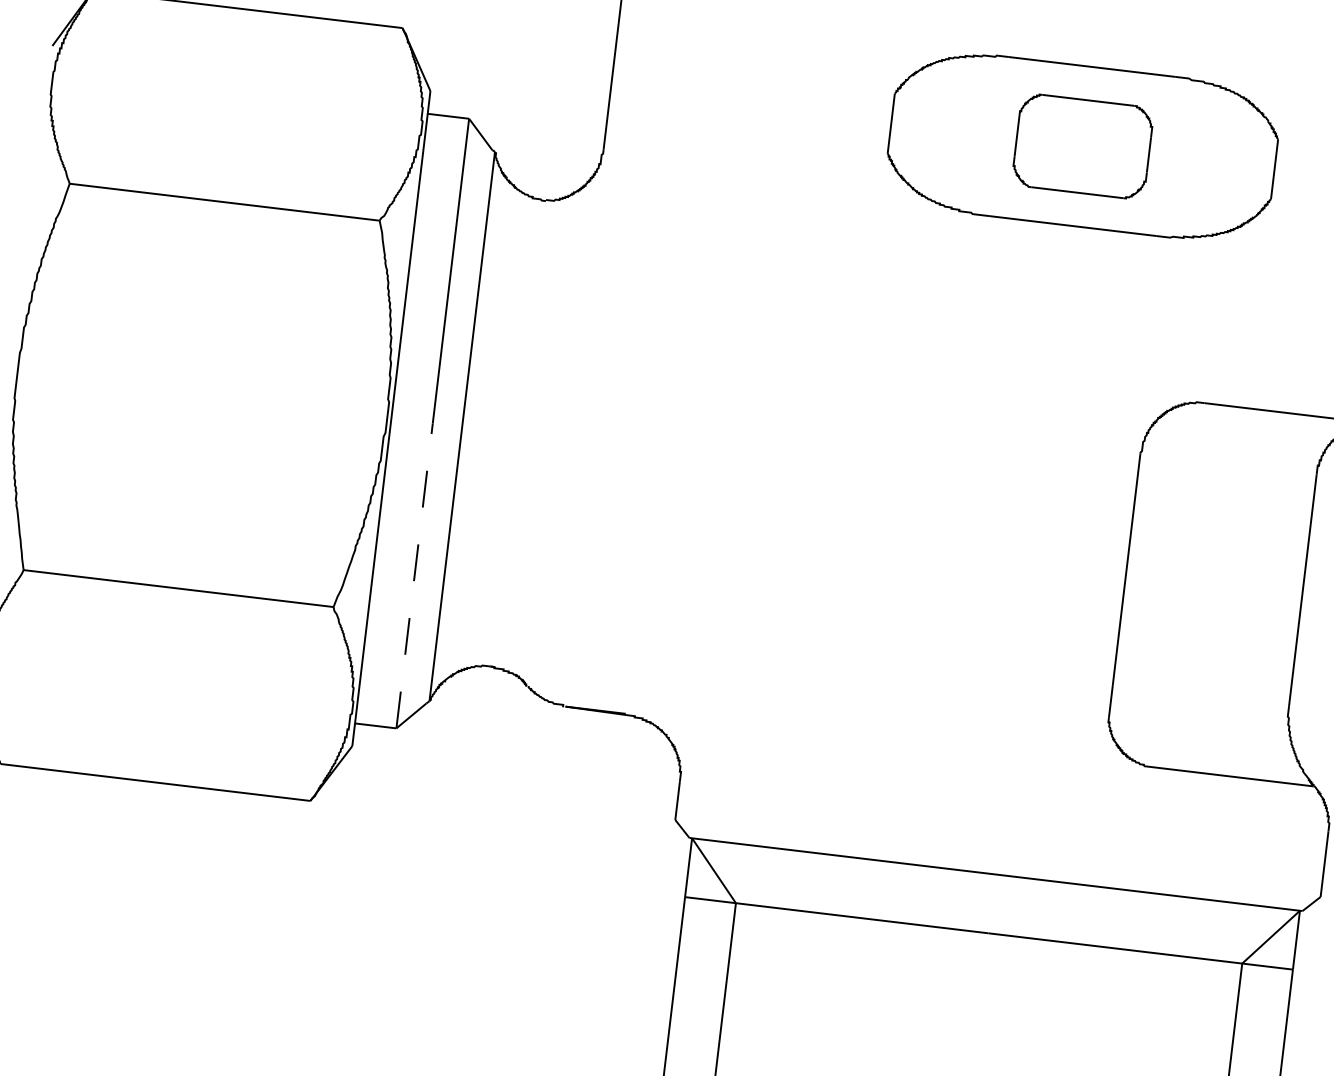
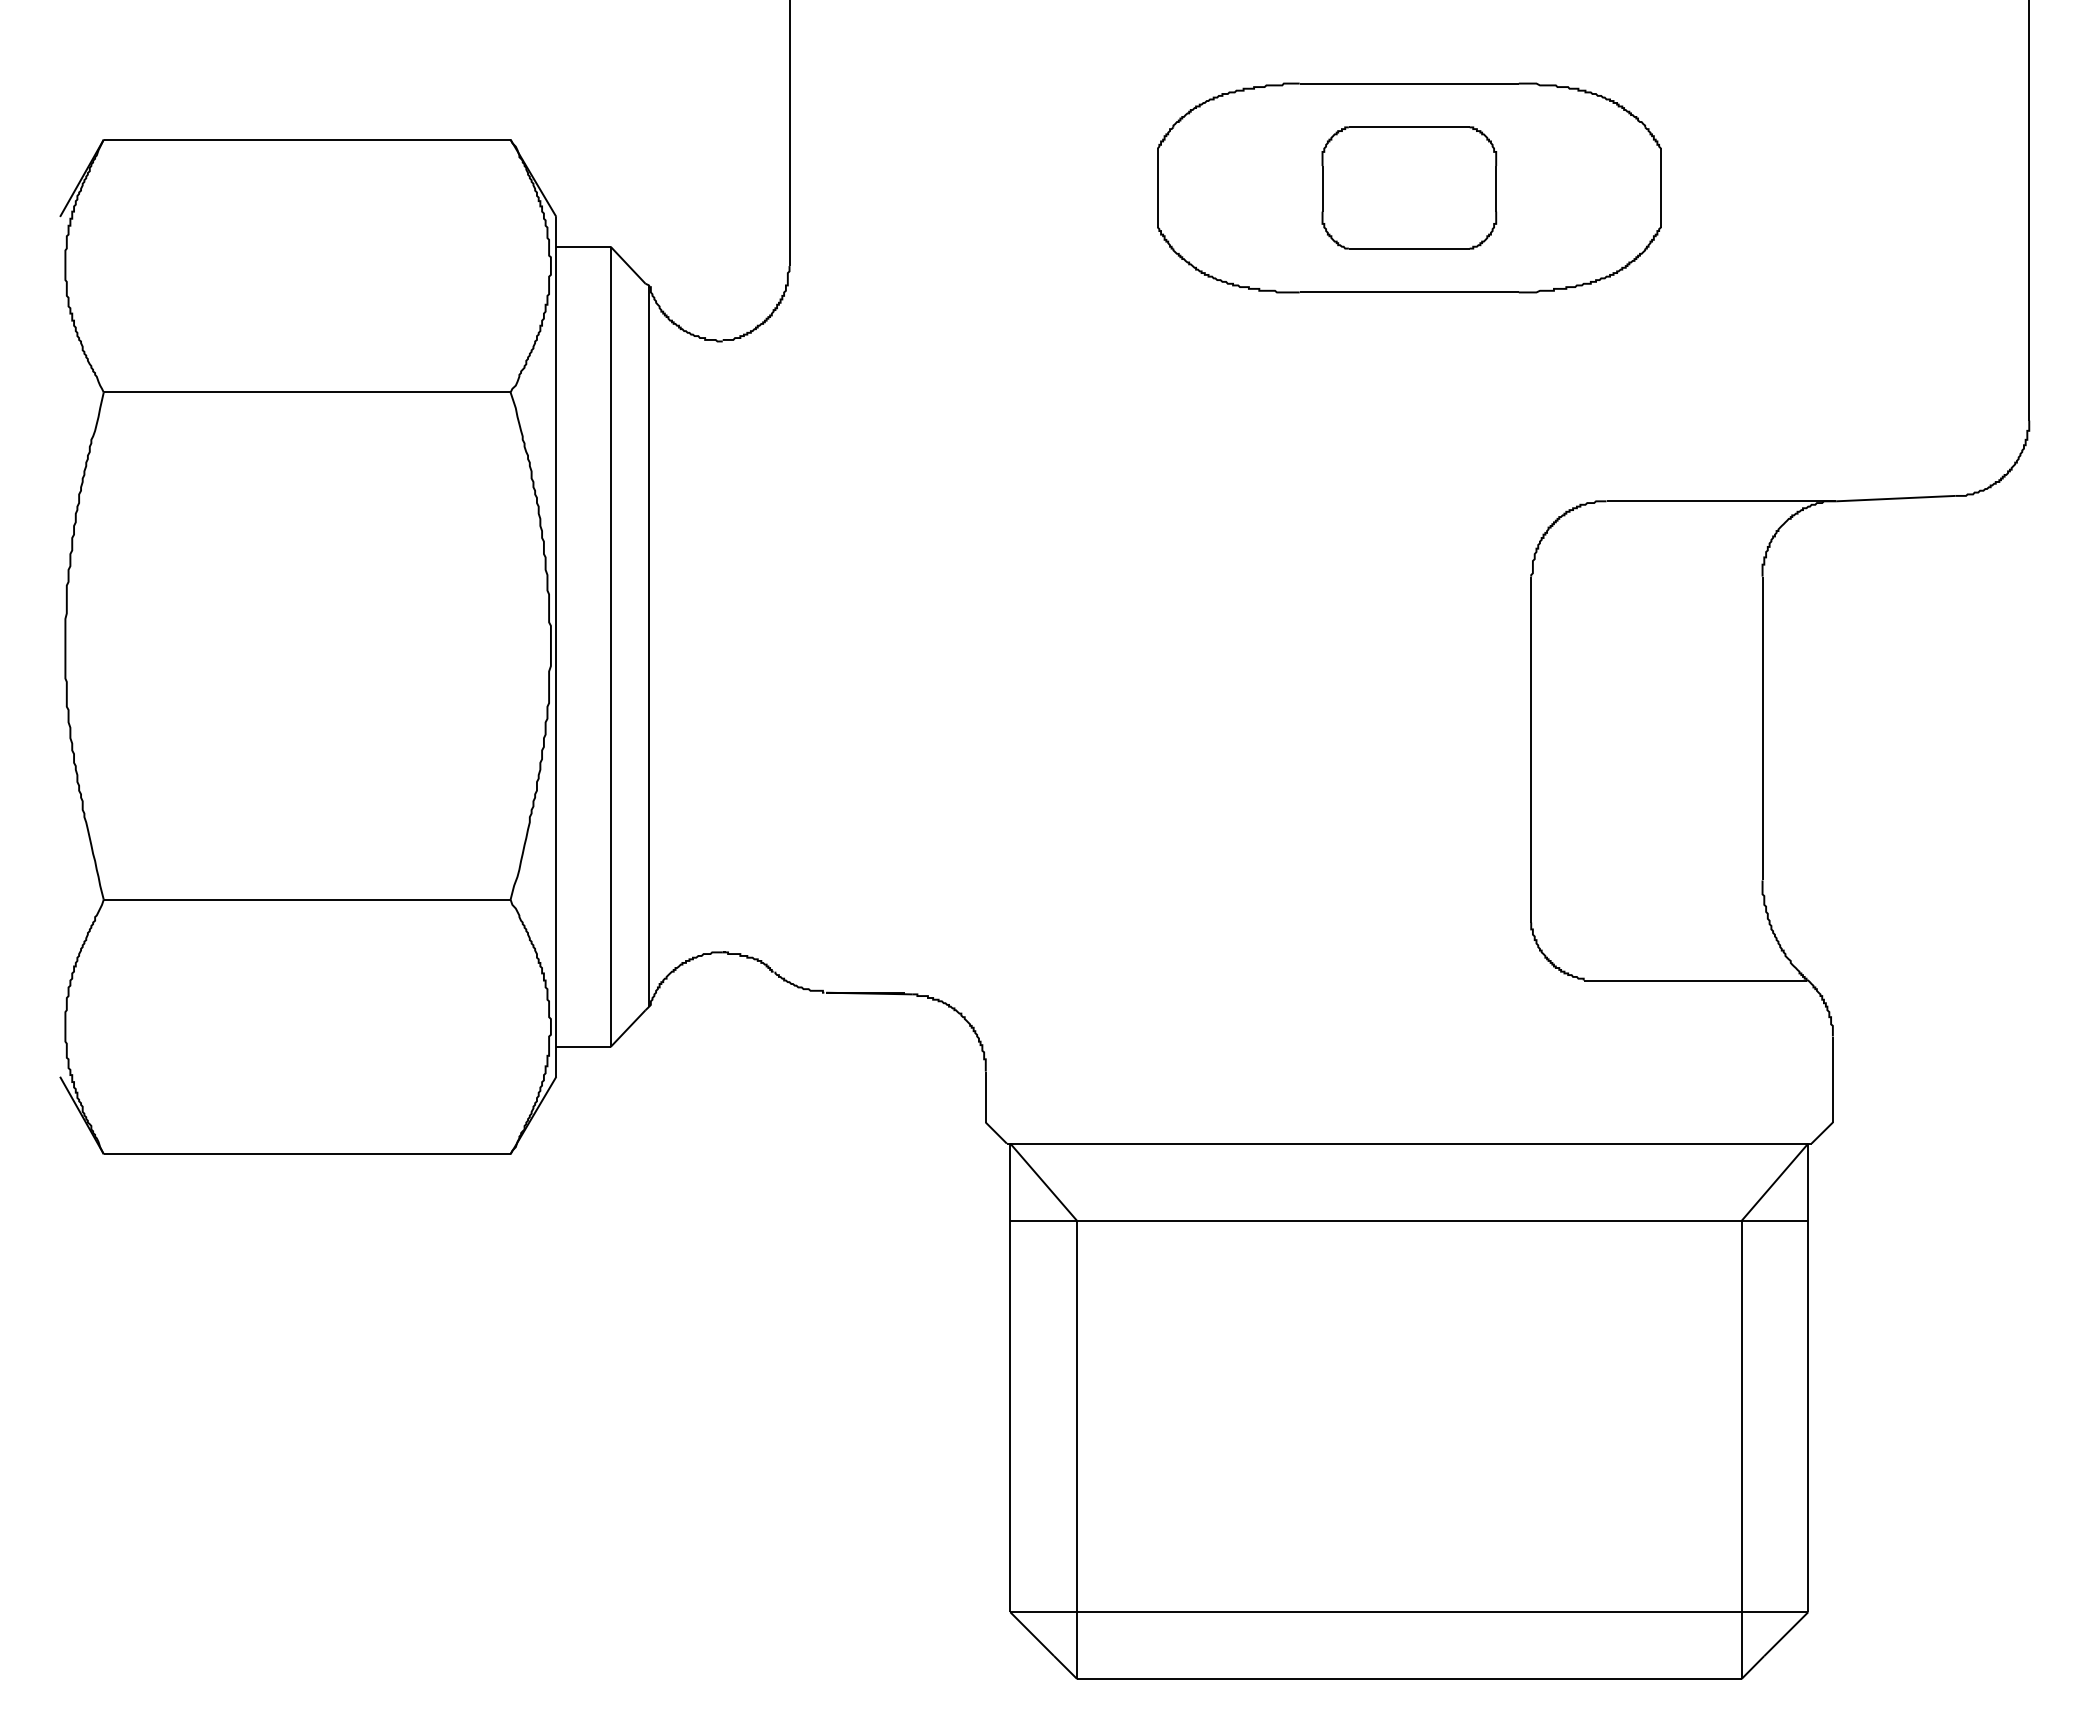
line: (414, 575) -> (610, 846), dashed -> solid

